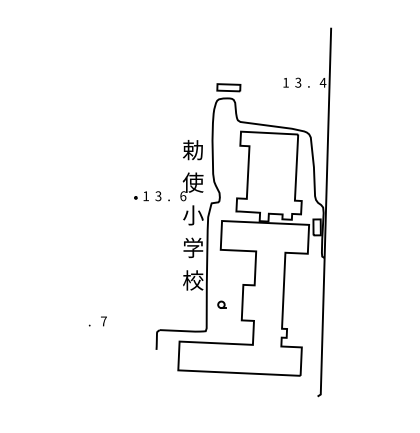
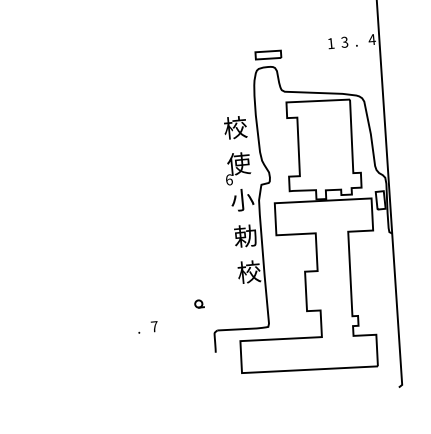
text: (193, 149) -> (235, 127), 勅 -> 校
part: (151, 196) -> (194, 183), removed
text: (193, 247) -> (245, 235), 学 -> 勅
part: (221, 304) -> (198, 303), moved

